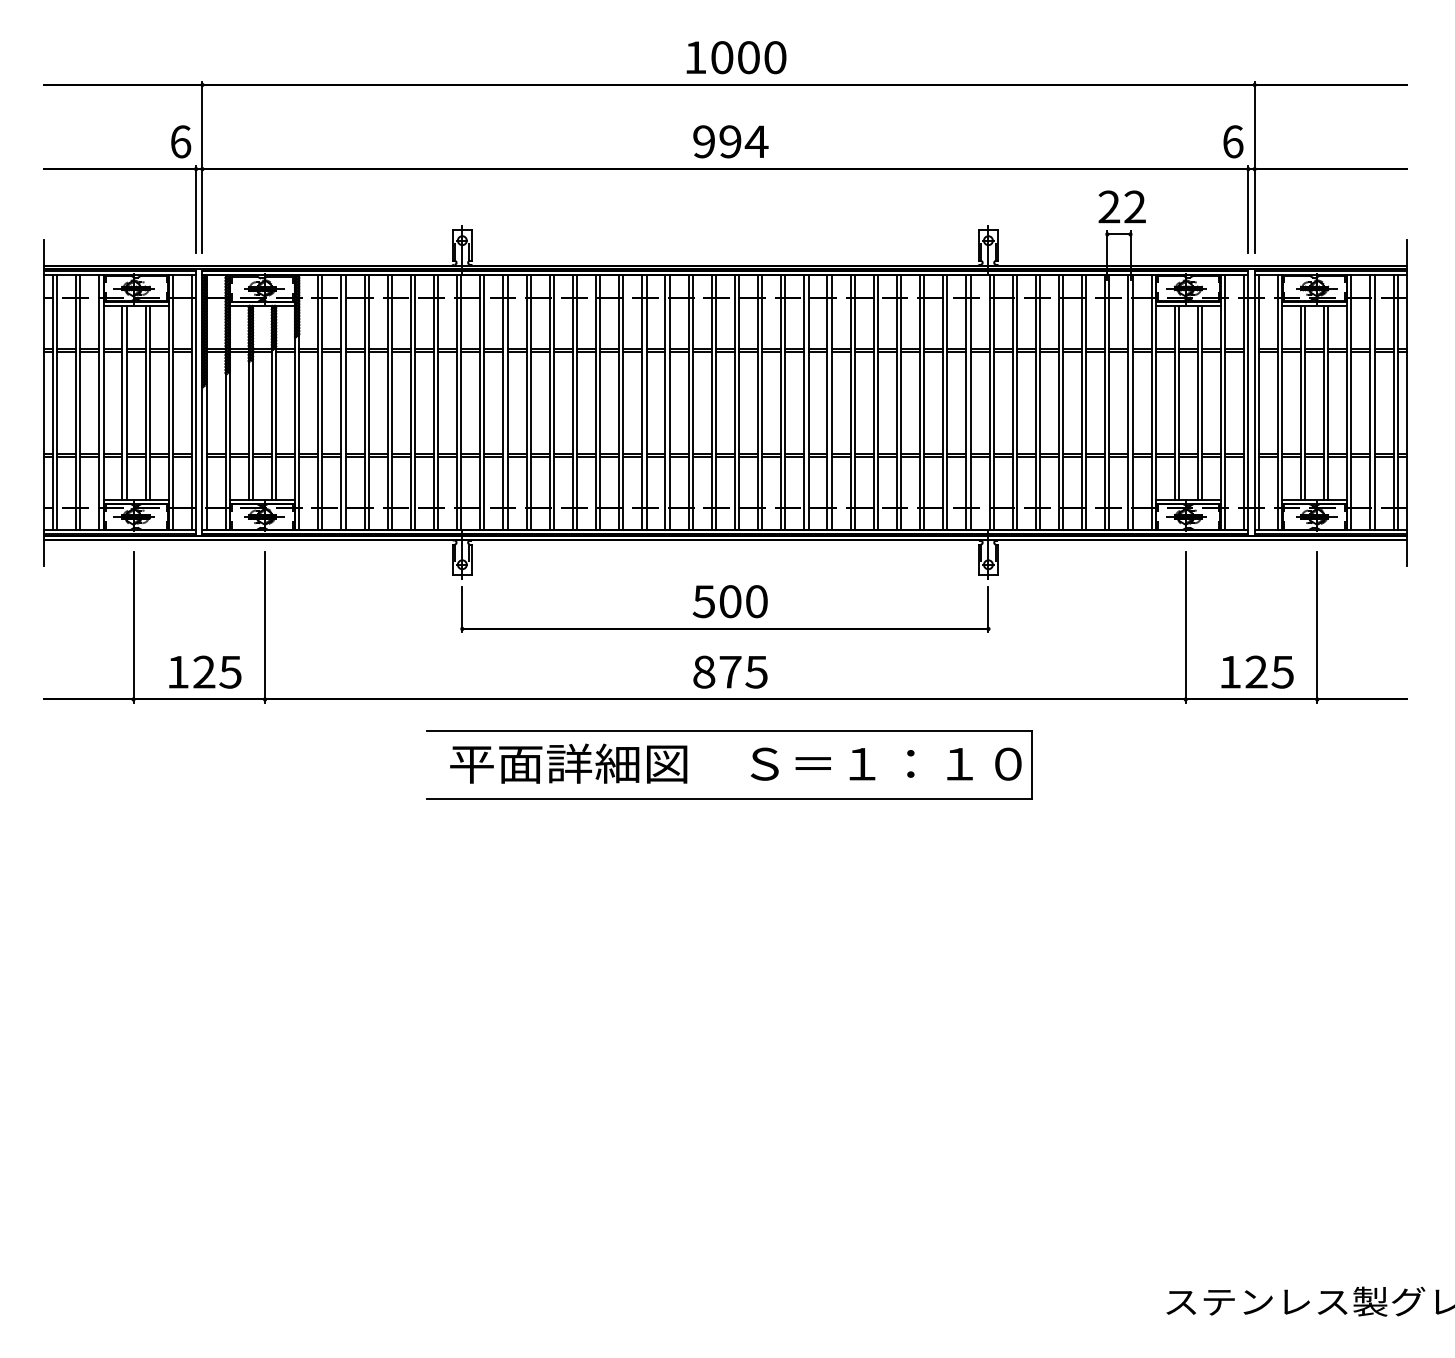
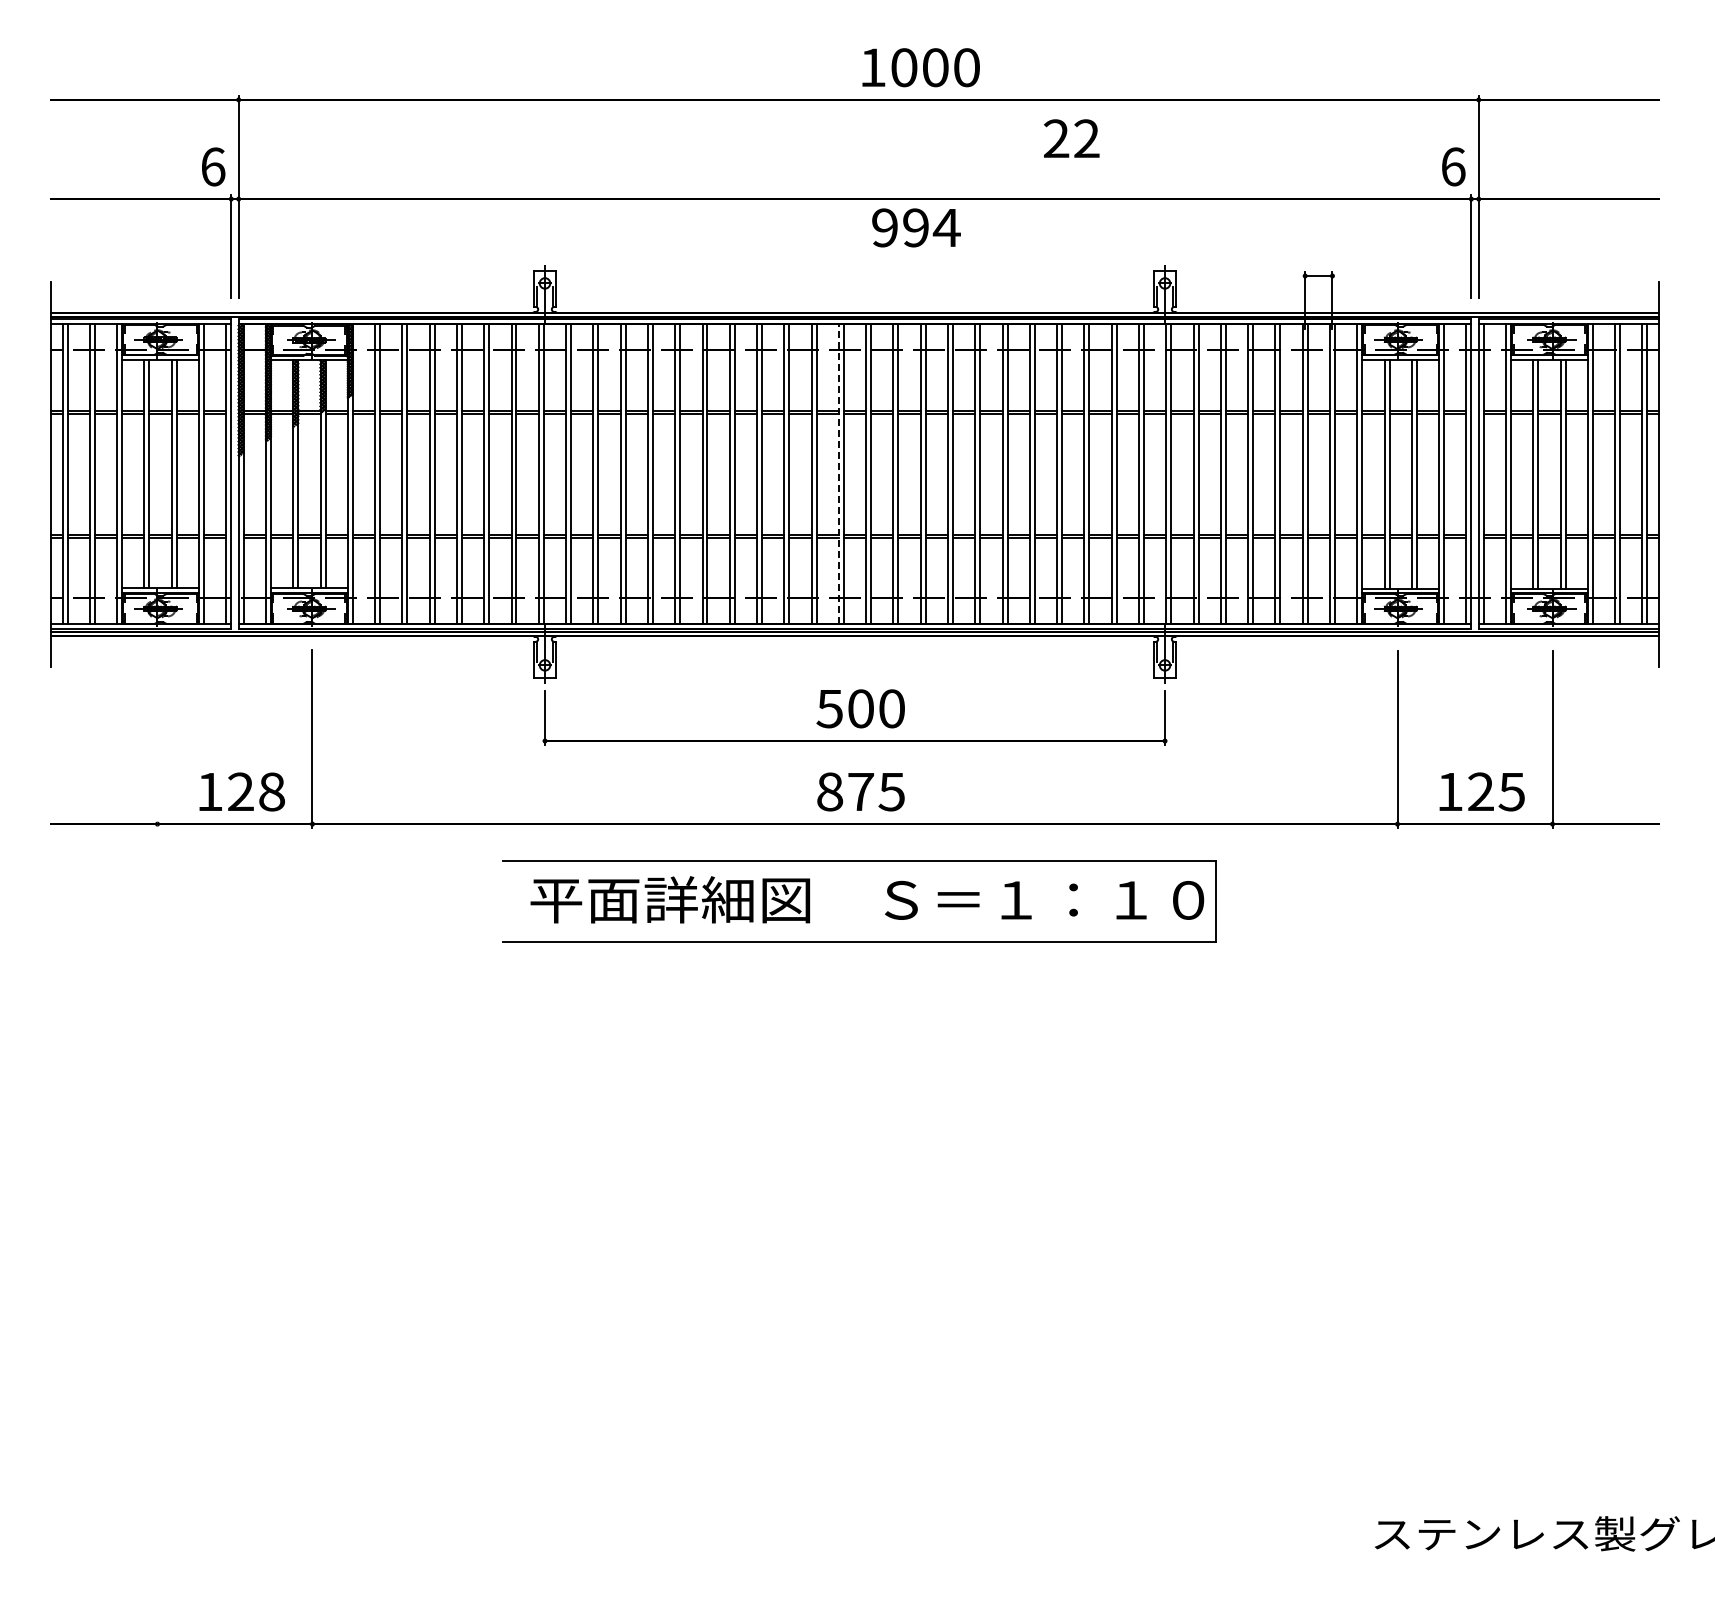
text: (735, 57) -> (920, 67), moved
text: (730, 141) -> (916, 227), moved
text: (1122, 206) -> (1071, 138), moved
line: (711, 401) -> (838, 473), solid -> dashed
line: (133, 626) -> (157, 738), removed
text: (230, 671) -> (271, 791), 125 -> 128

